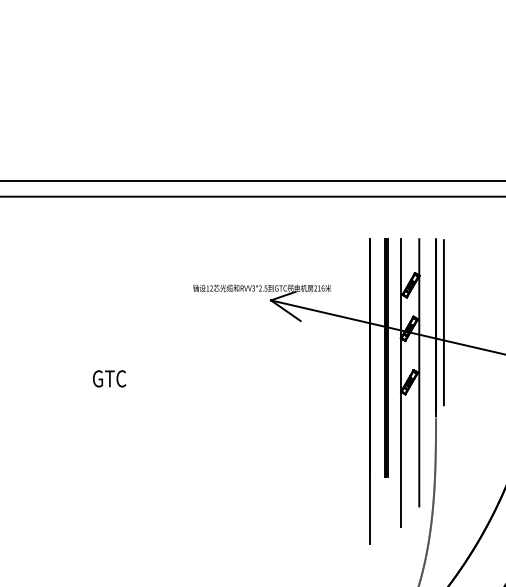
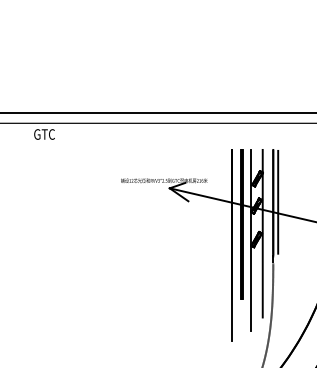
text: (109, 378) -> (44, 134), moved

